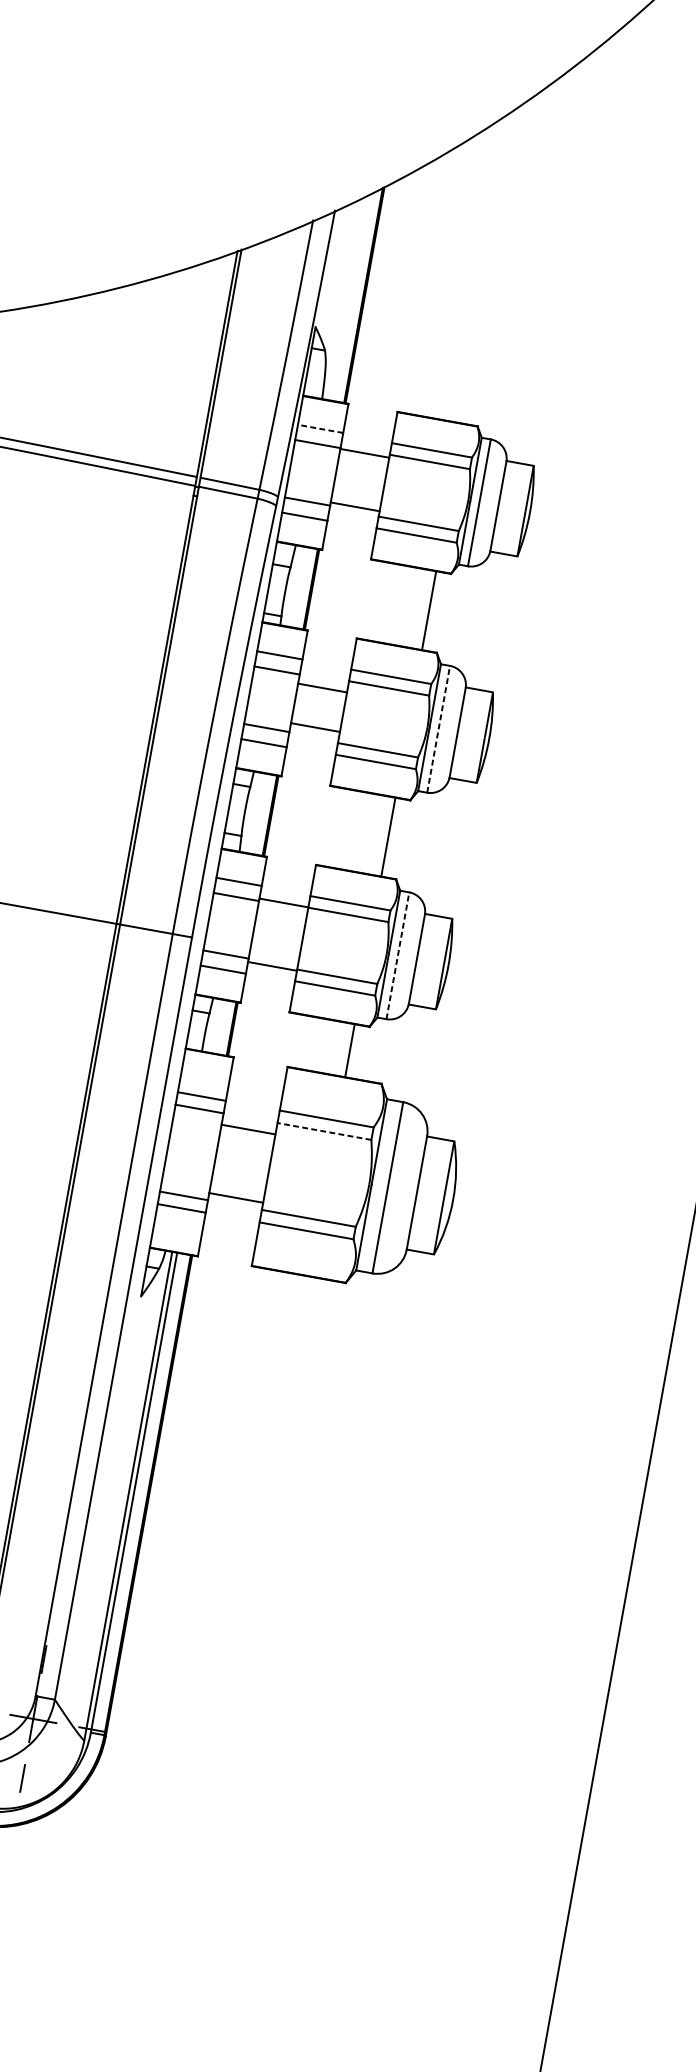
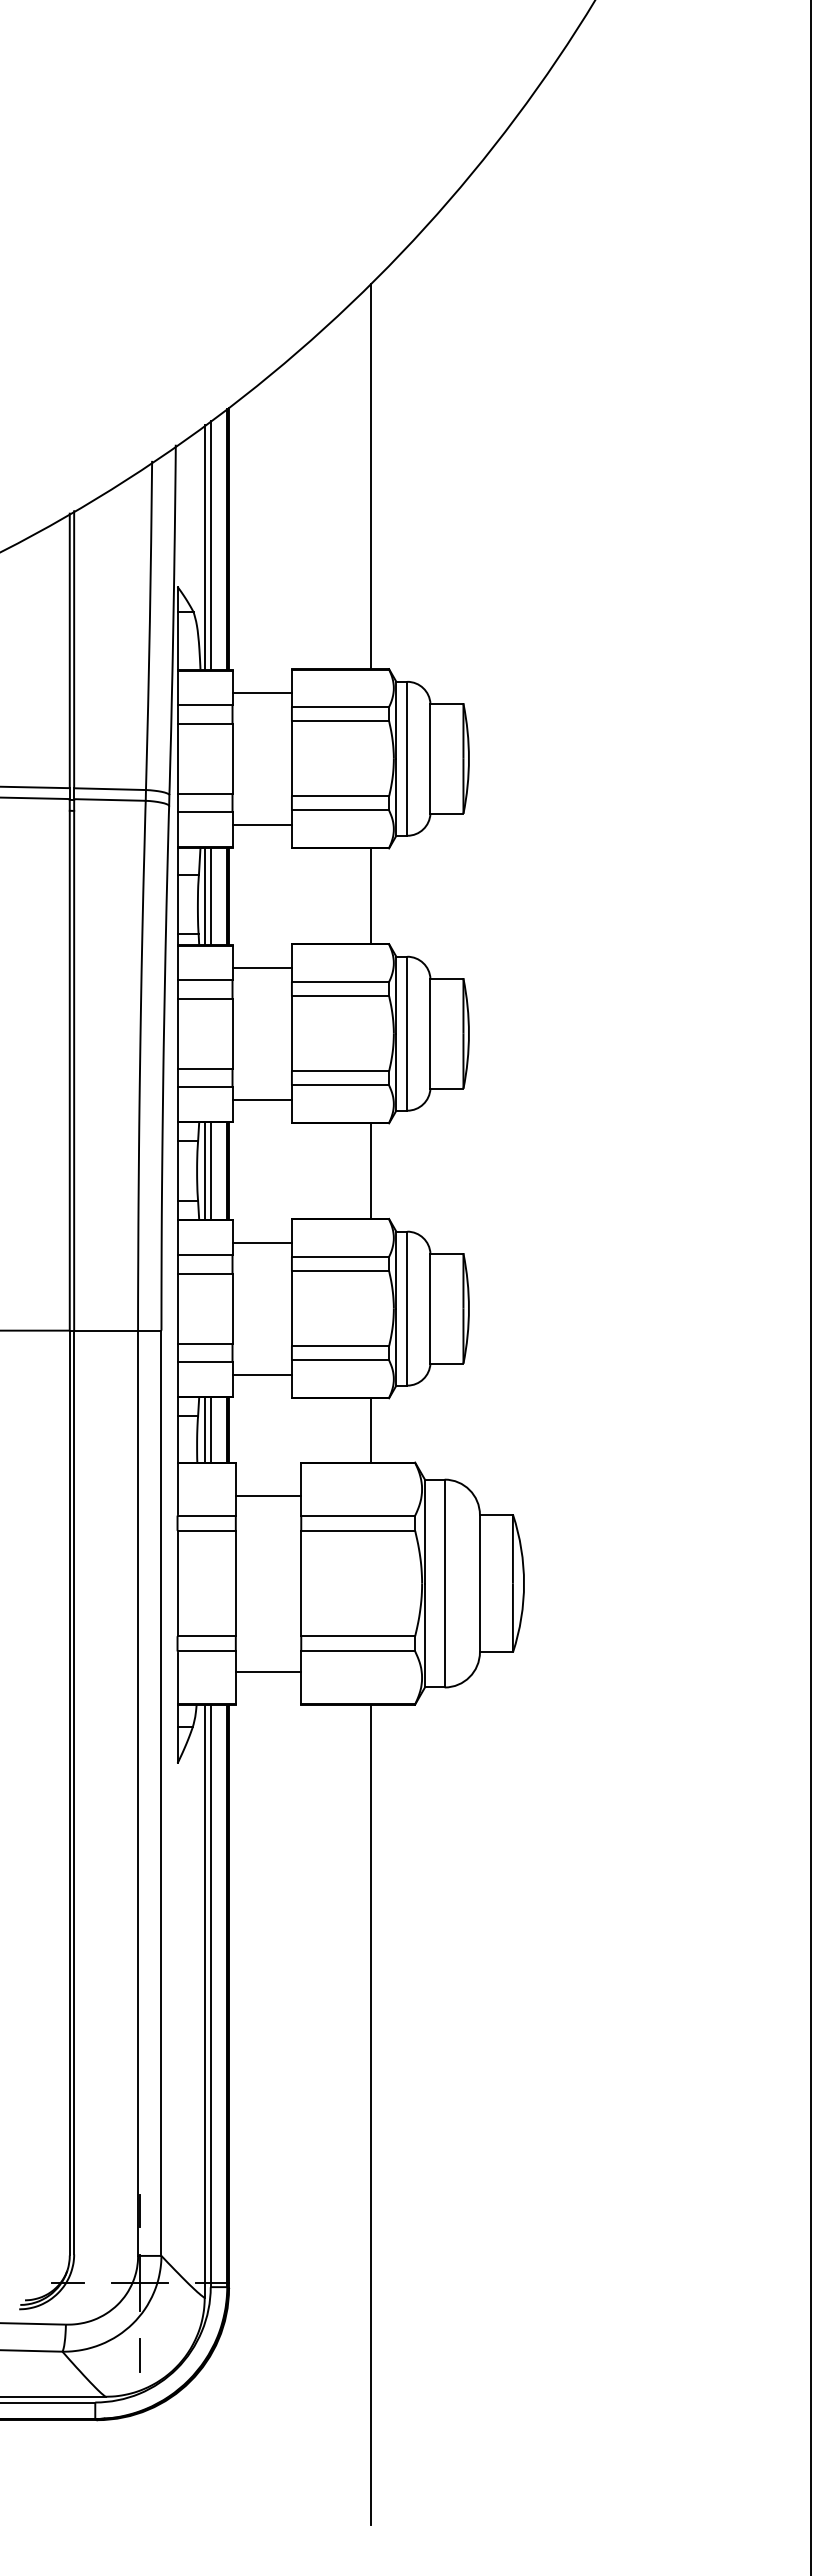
line: (491, 264) -> (371, 476), added
line: (343, 297) -> (204, 546), added
line: (348, 297) -> (210, 544), added
line: (320, 428) -> (204, 705), dashed -> solid
line: (364, 452) -> (261, 692), moved
line: (354, 506) -> (261, 824), moved
line: (292, 585) -> (204, 895), added
line: (296, 586) -> (210, 895), added
line: (322, 687) -> (261, 967), moved
line: (314, 727) -> (261, 1099), moved
line: (438, 729) -> (407, 1033), dashed -> solid
line: (251, 811) -> (204, 1170), added
line: (256, 812) -> (210, 1170), added
line: (283, 902) -> (261, 1242), moved
line: (398, 955) -> (407, 1308), dashed -> solid
line: (271, 966) -> (261, 1374), moved
line: (212, 1025) -> (204, 1429), added
line: (217, 1026) -> (210, 1429), added
line: (248, 1129) -> (268, 1495), moved
line: (324, 1131) -> (358, 1530), dashed -> solid
line: (236, 1197) -> (268, 1671), moved
line: (248, 1614) -> (371, 2114), added

